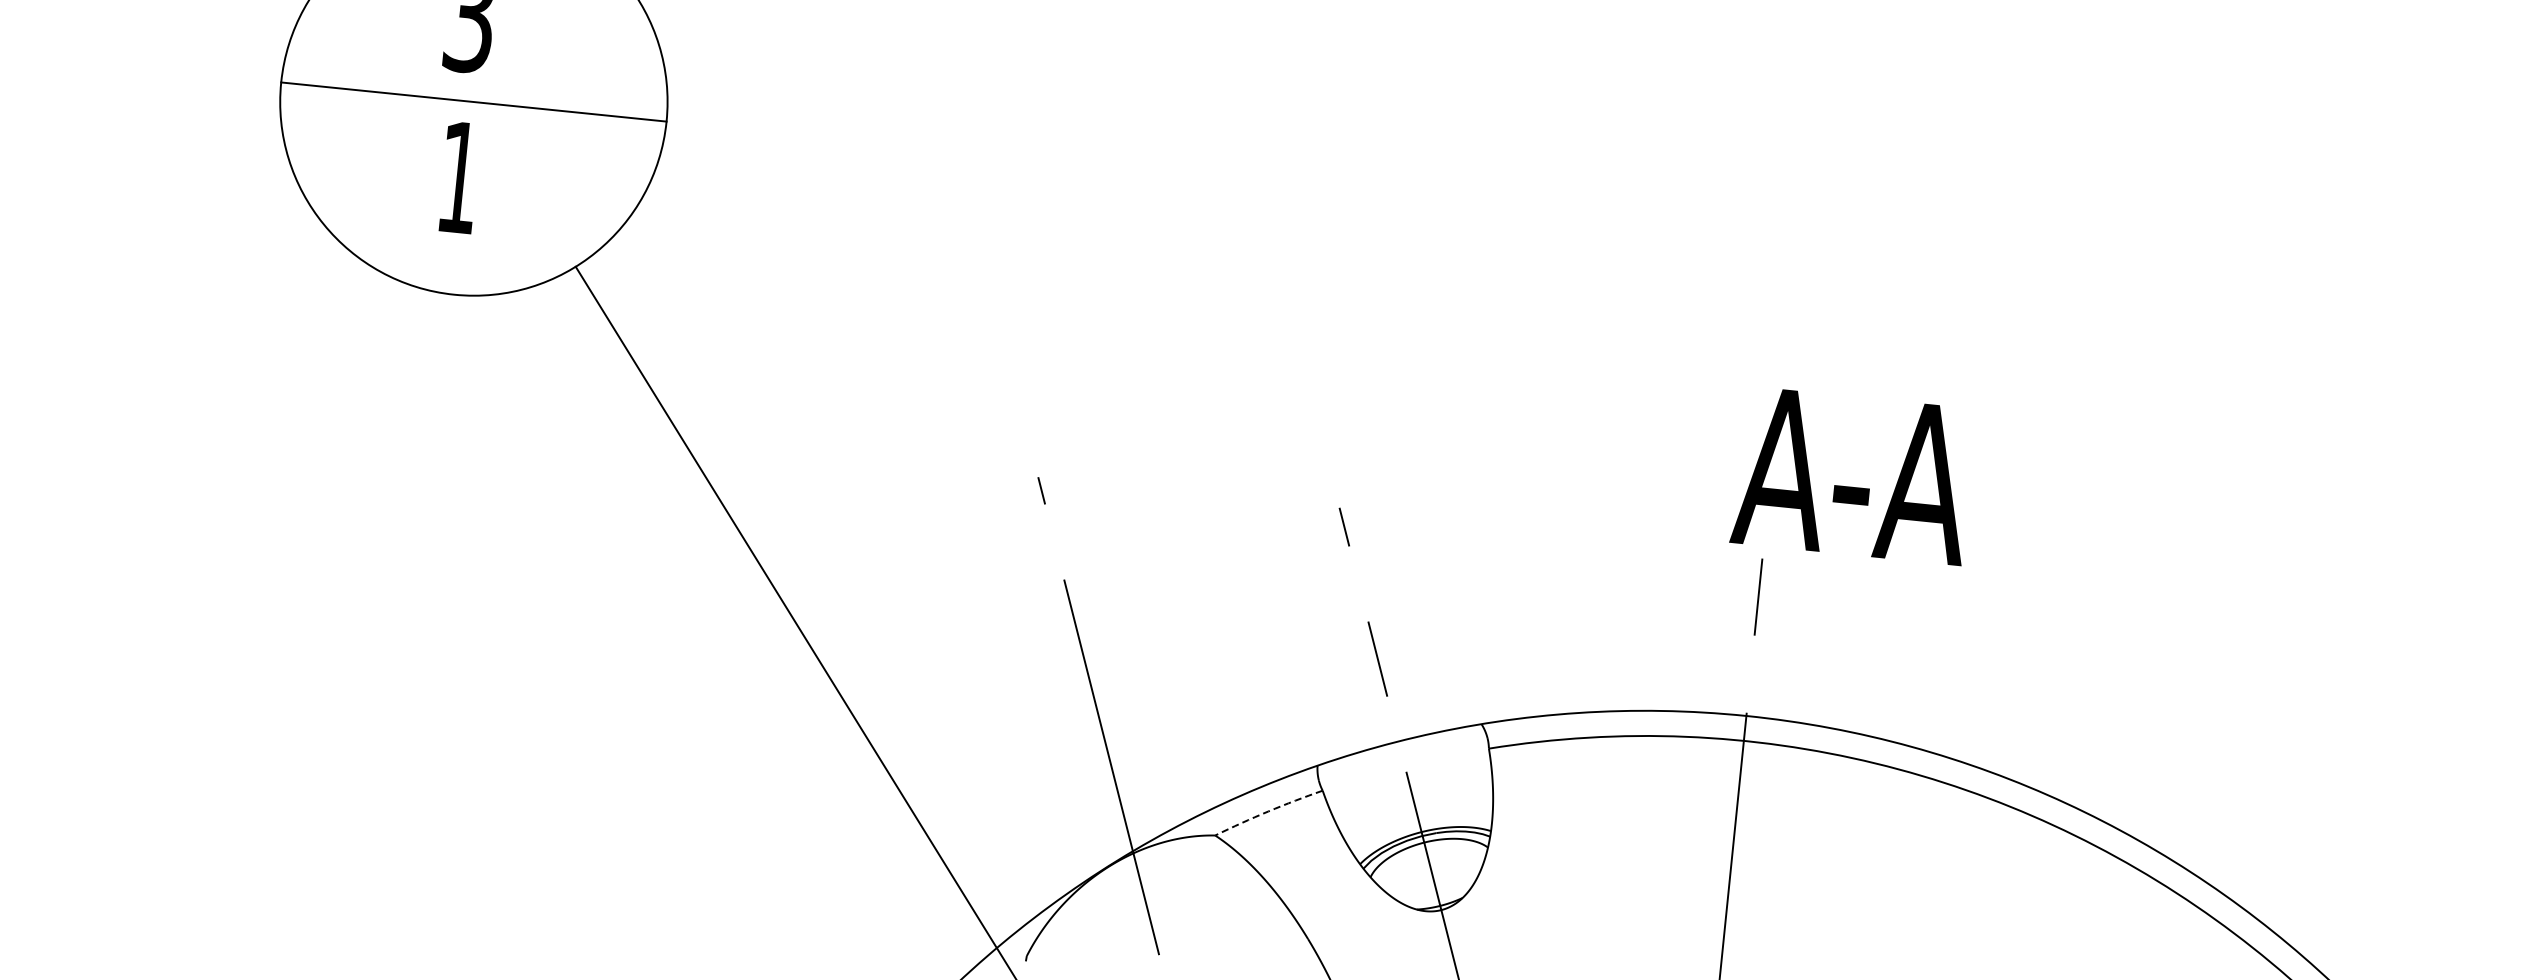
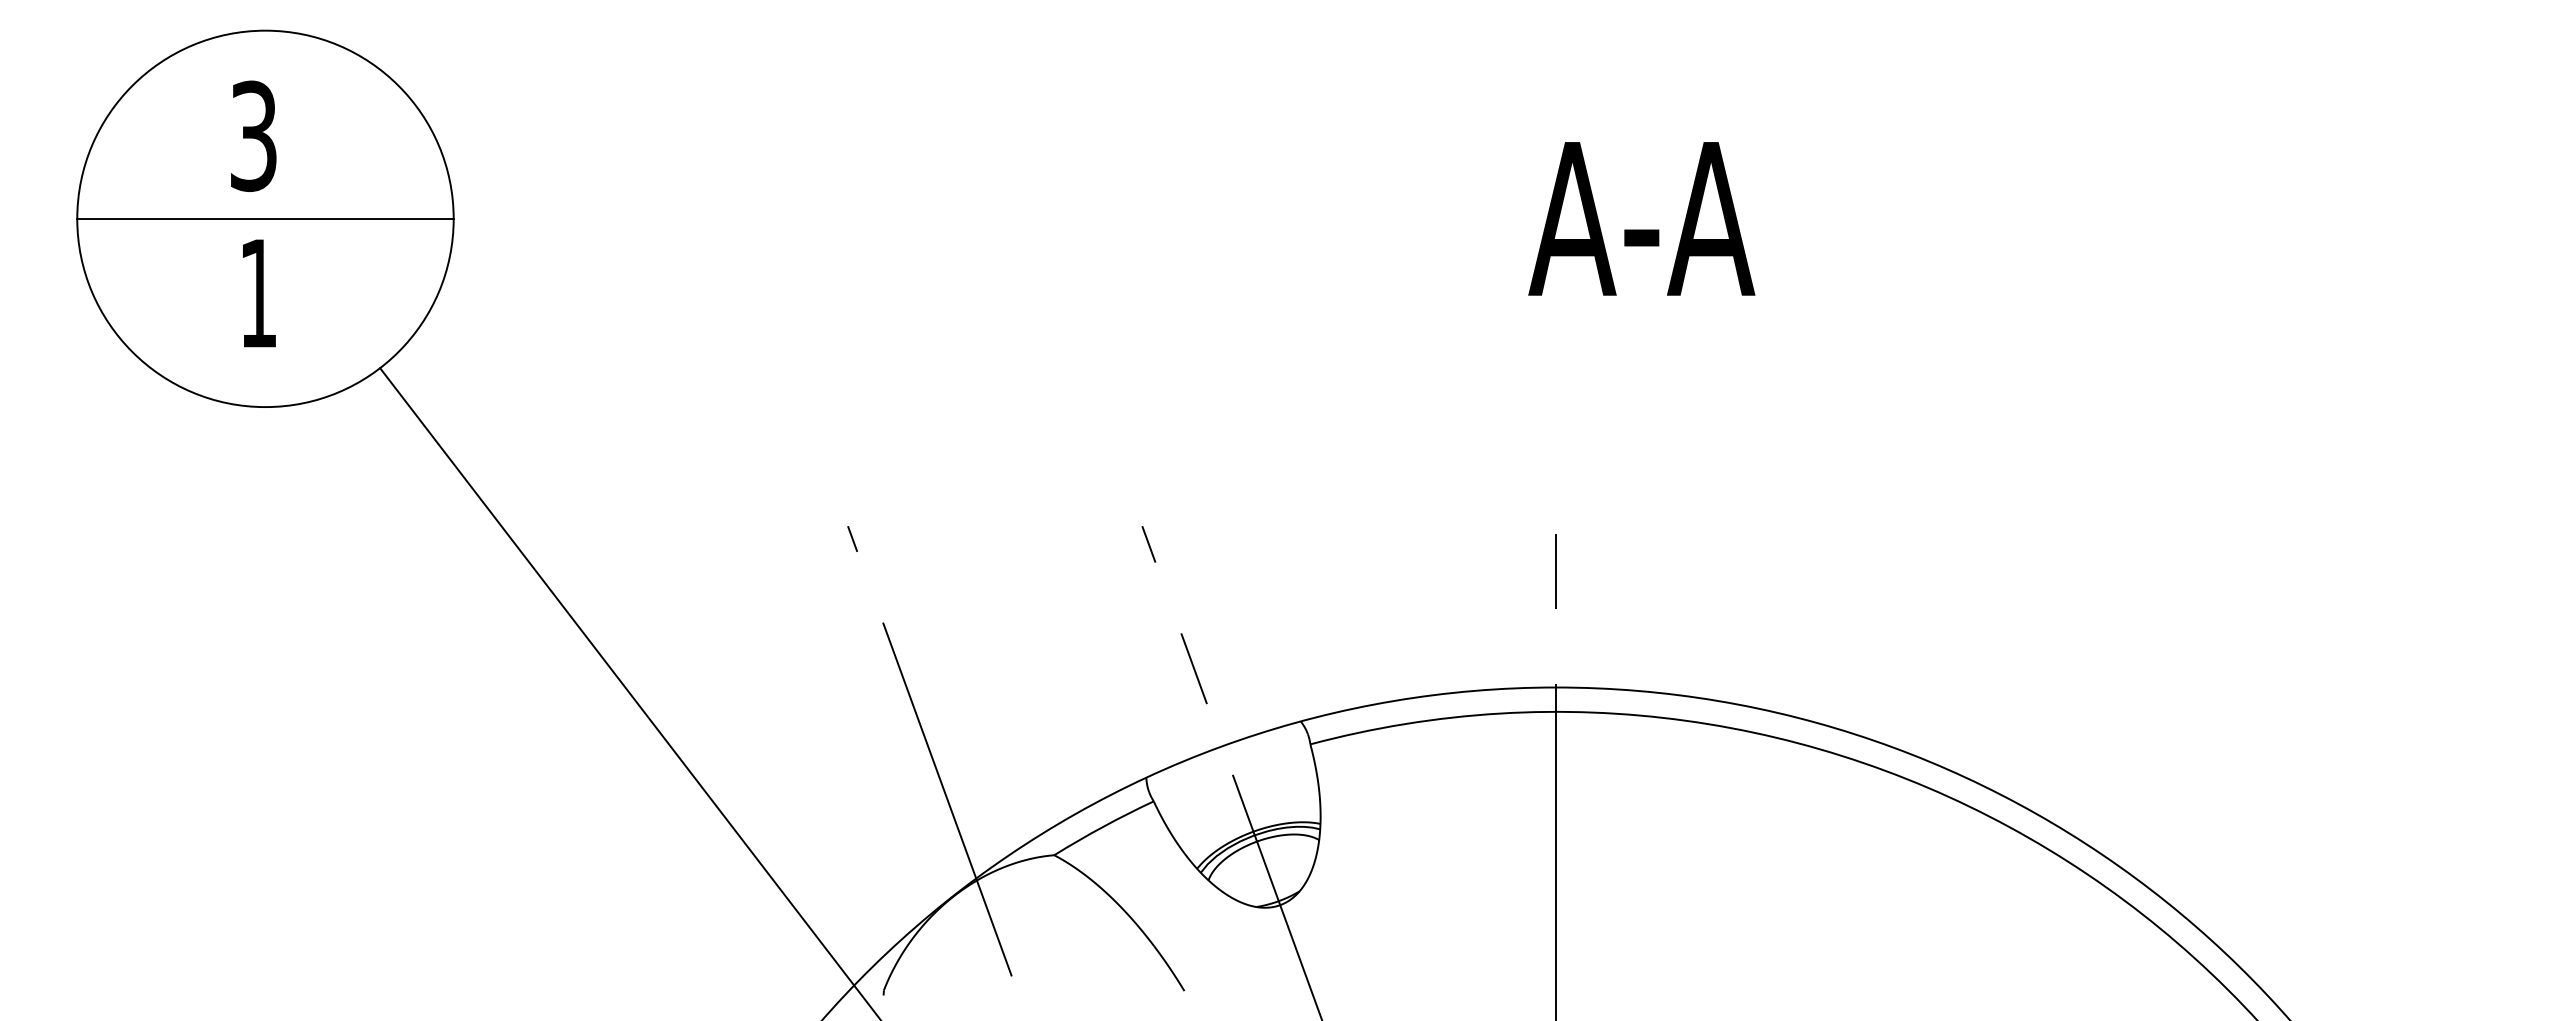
text: (1852, 475) -> (1641, 218), moved
arc: (1268, 811) -> (1103, 826), dashed -> solid

